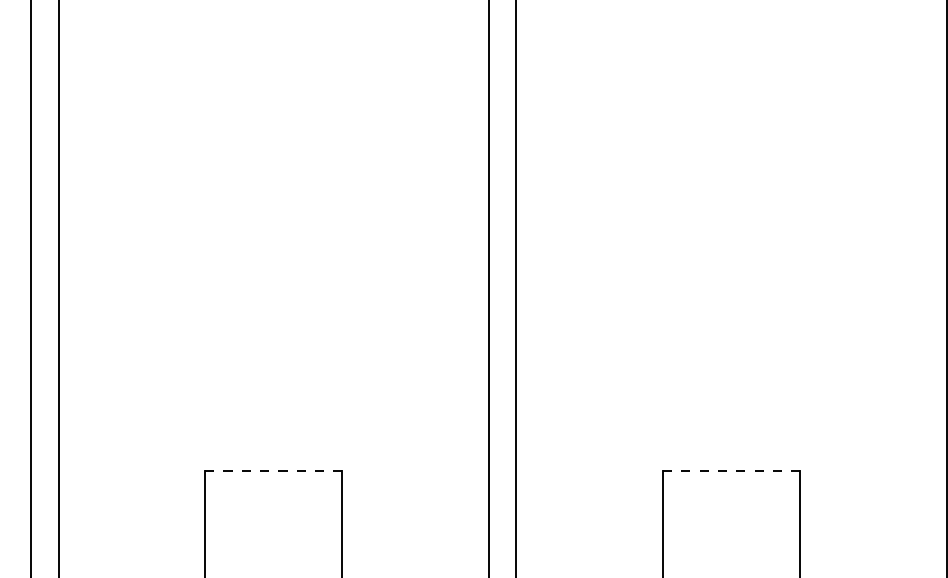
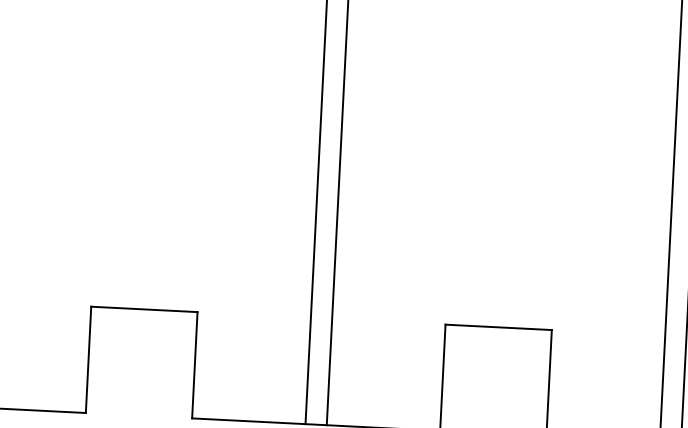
line: (273, 470) -> (144, 309), dashed -> solid
line: (731, 470) -> (498, 327), dashed -> solid

